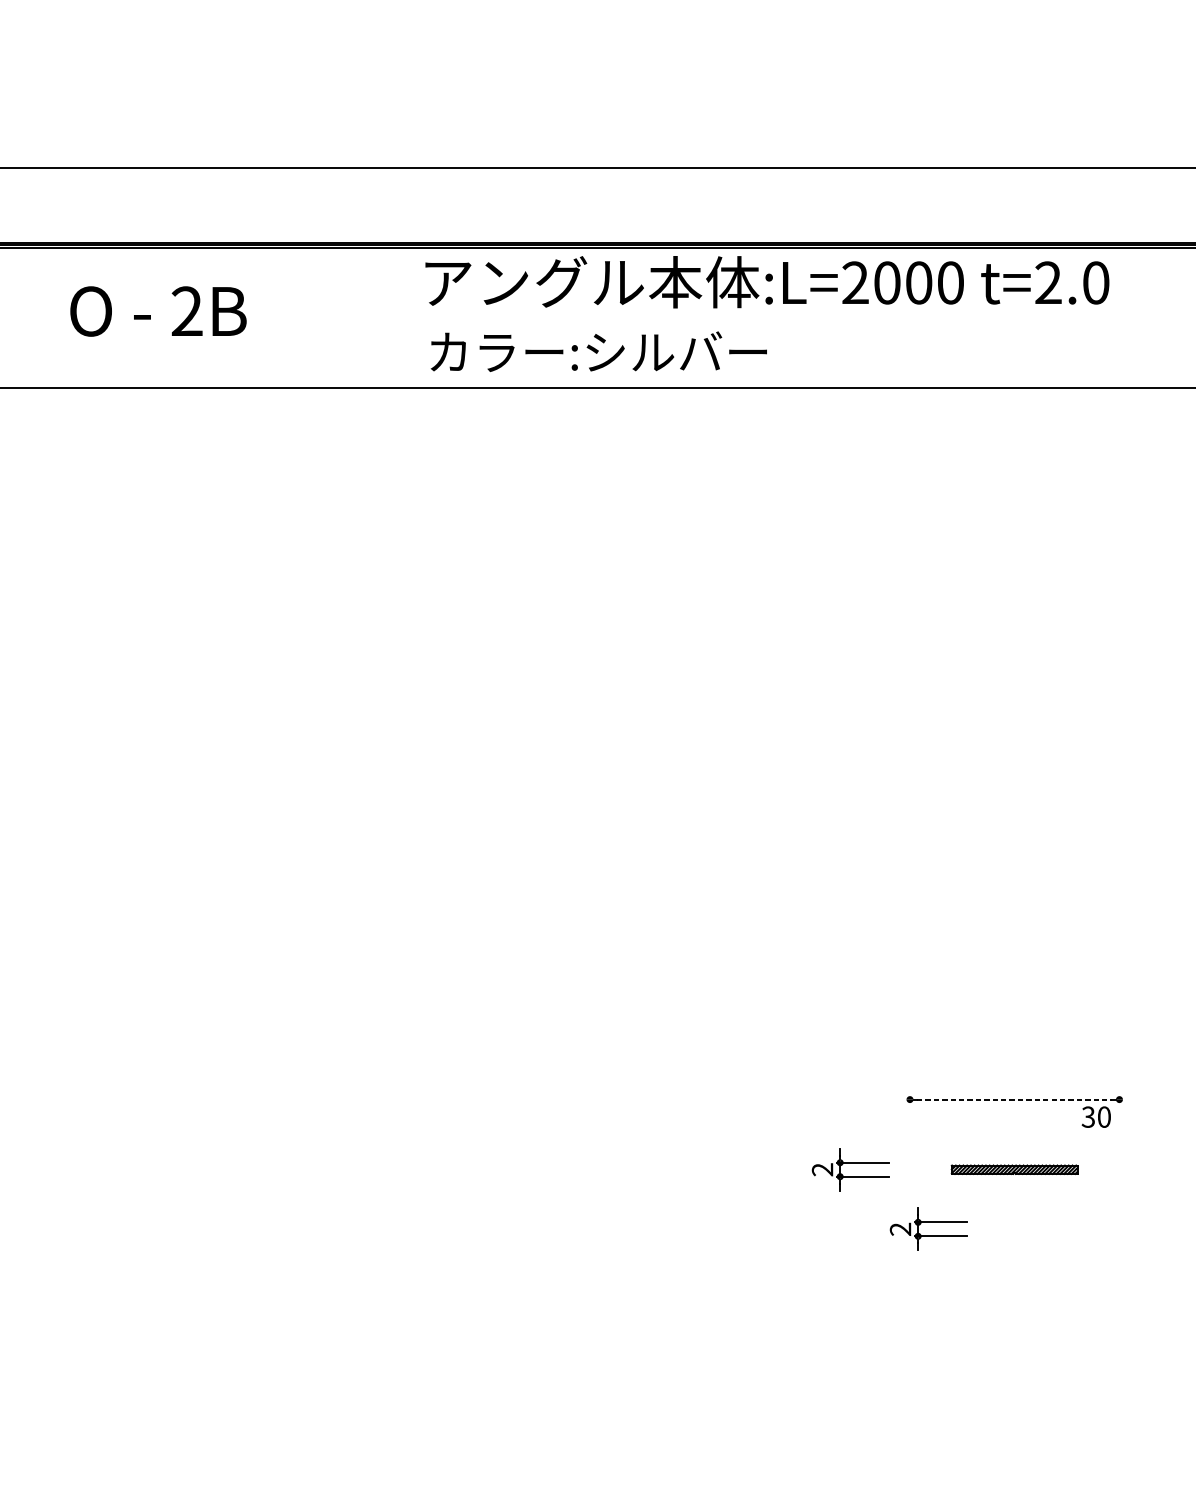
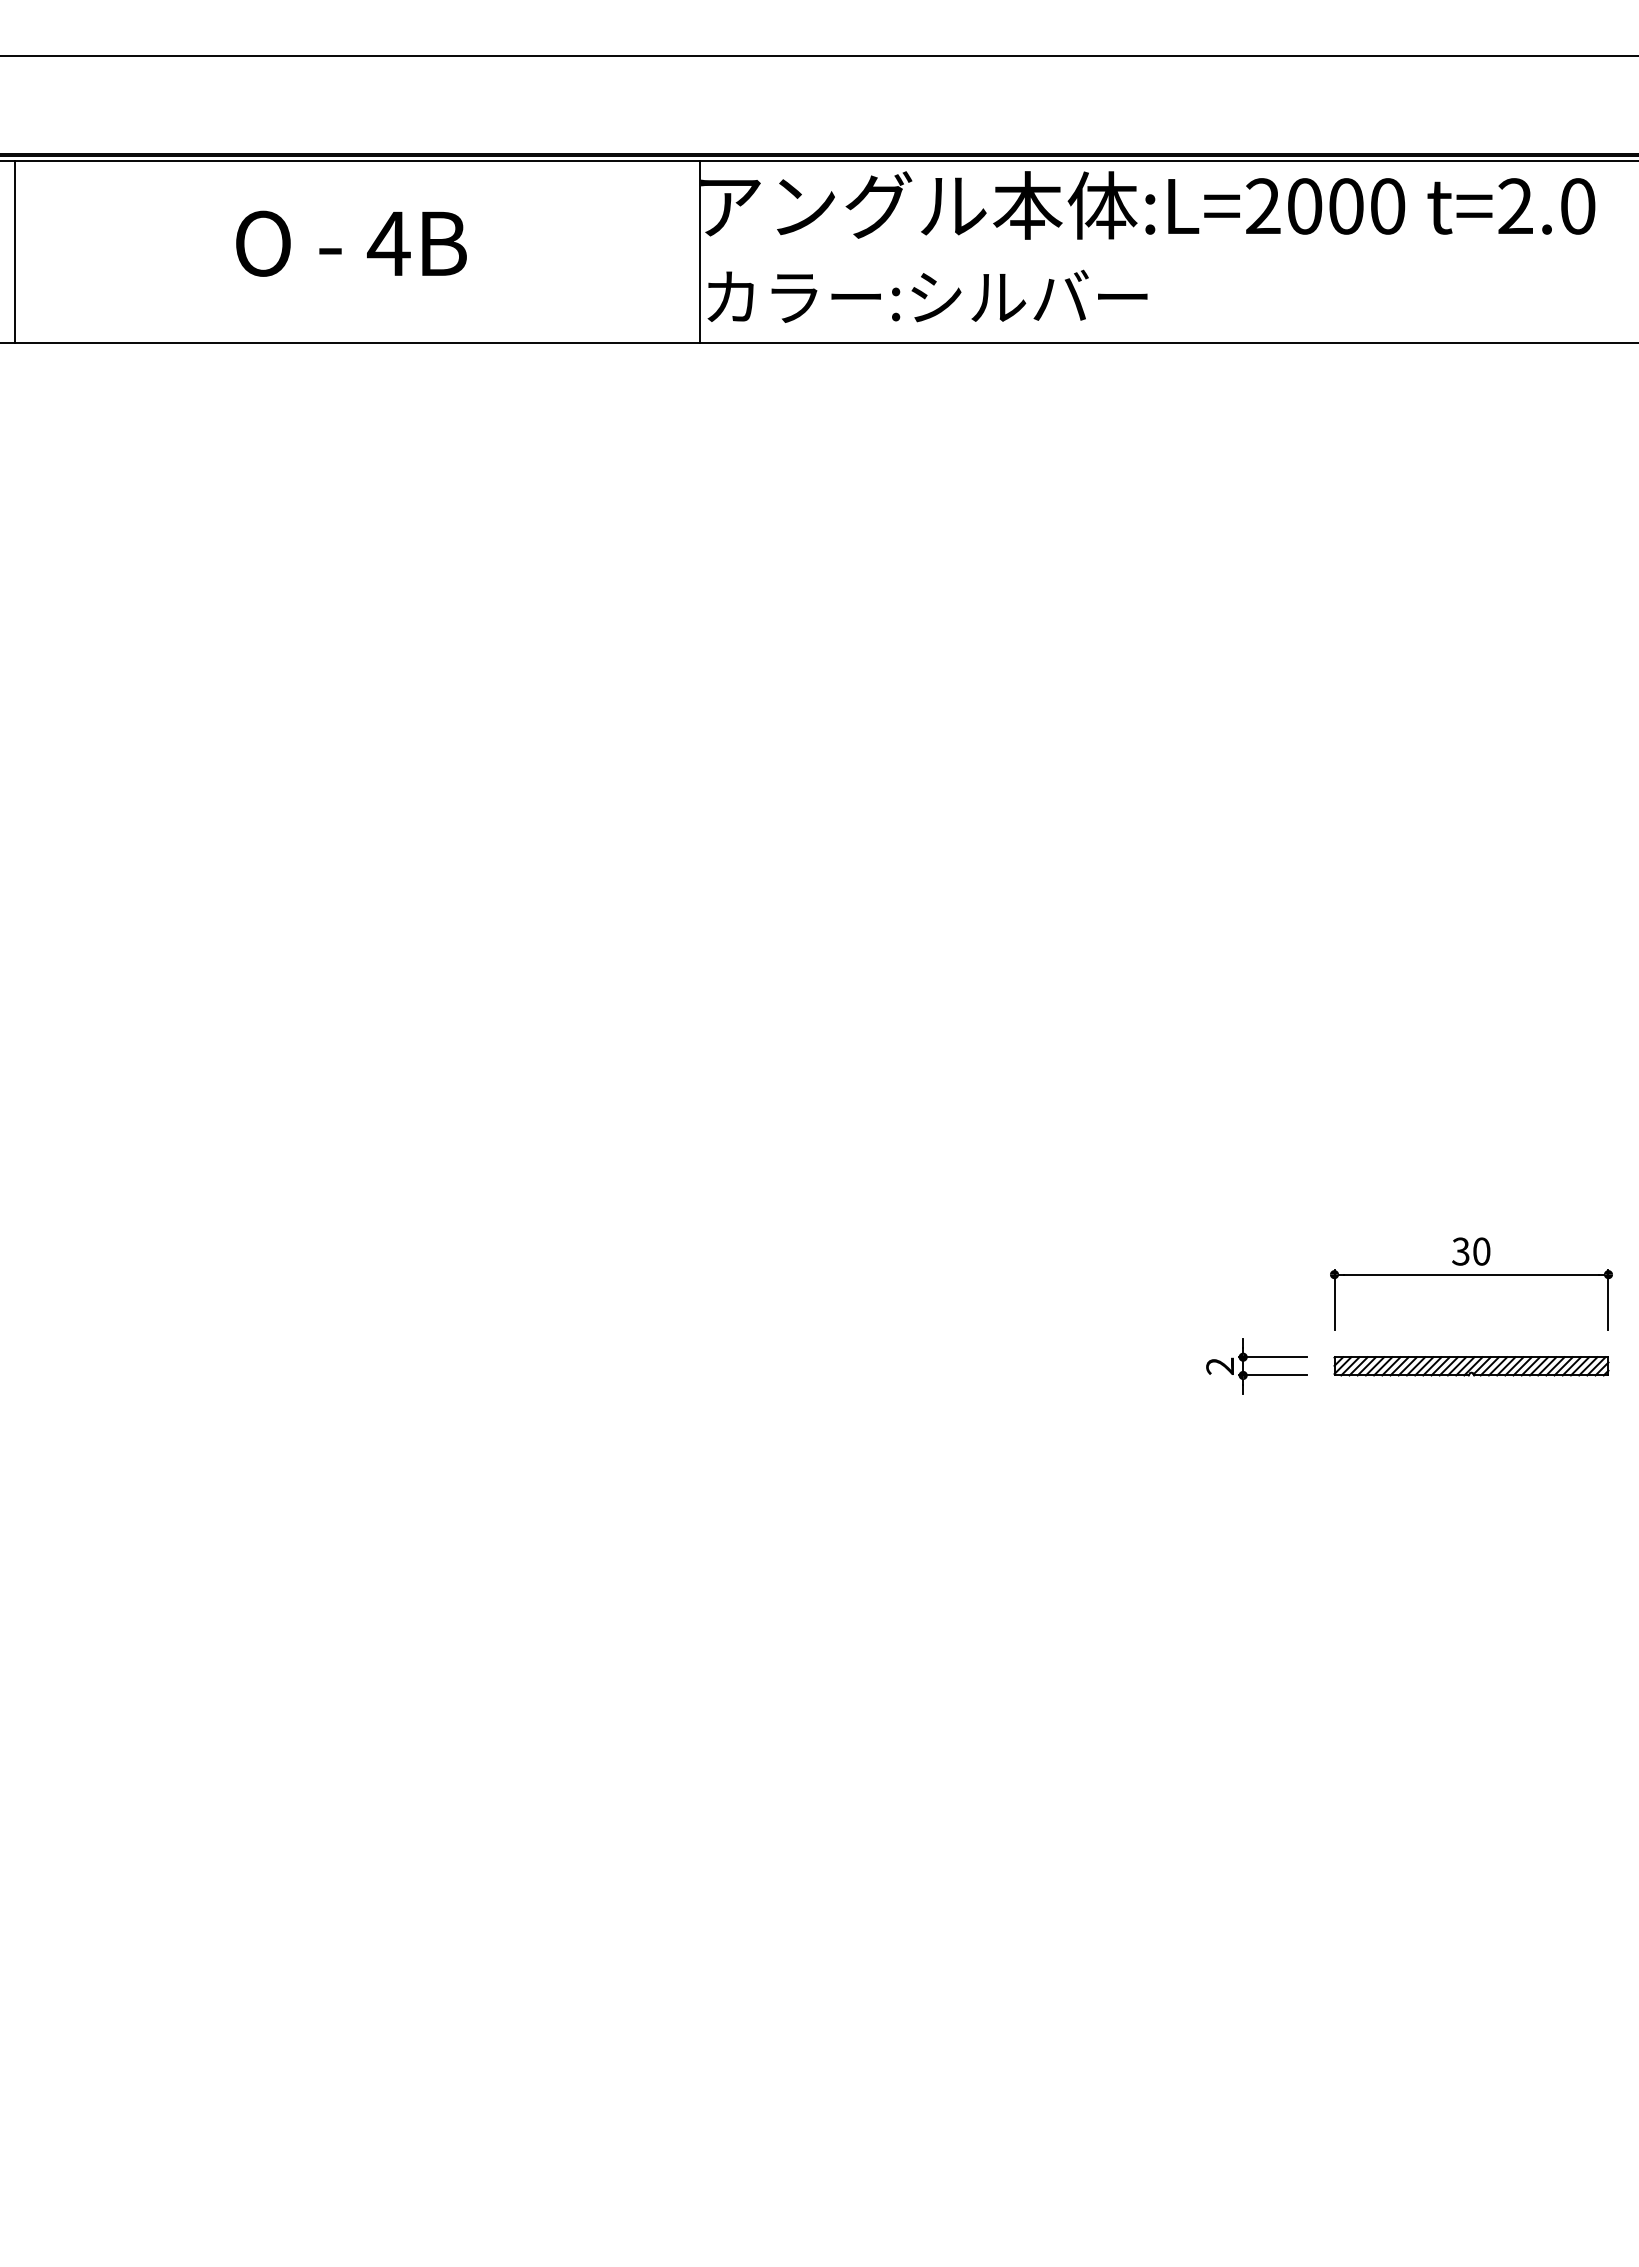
text: (186, 310) -> (388, 242), 2B -> 4B
line: (424, 317) -> (699, 251), added
line: (1014, 1099) -> (1471, 1274), dashed -> solid
text: (1096, 1117) -> (1471, 1251), moved
line: (910, 1118) -> (1334, 1299), added
line: (1119, 1118) -> (1608, 1299), added
part: (1014, 1169) -> (1471, 1366), size x1.67
part: (928, 1235) -> (1358, 1452), removed

